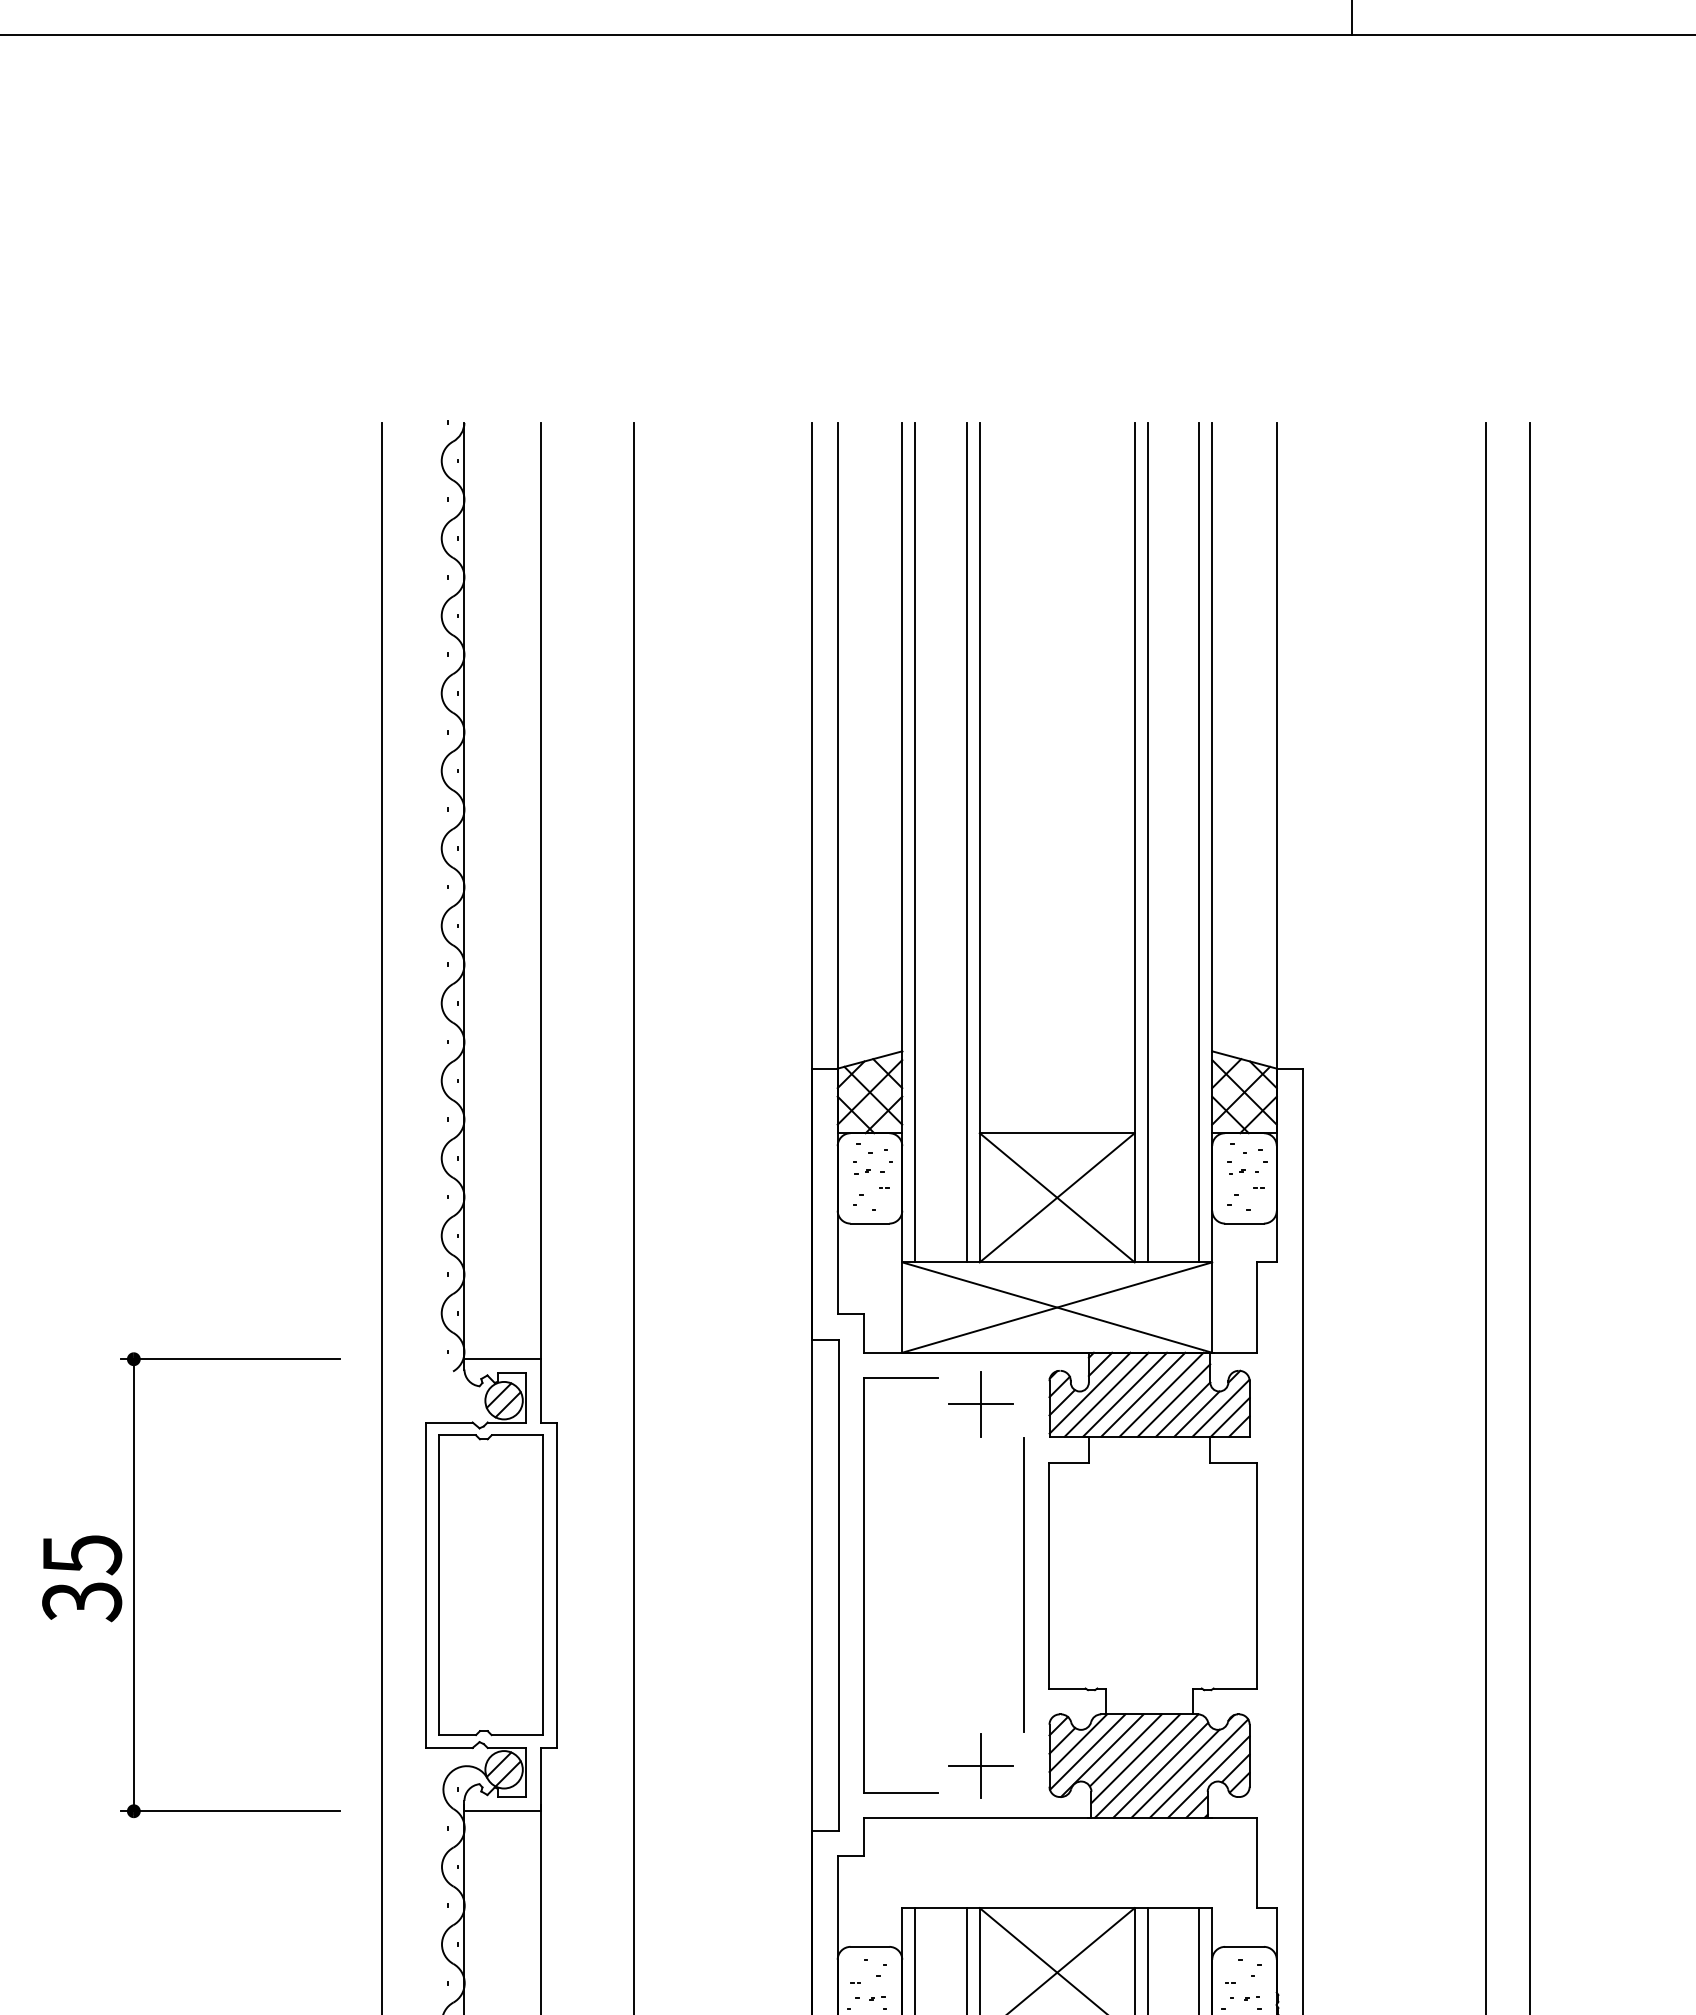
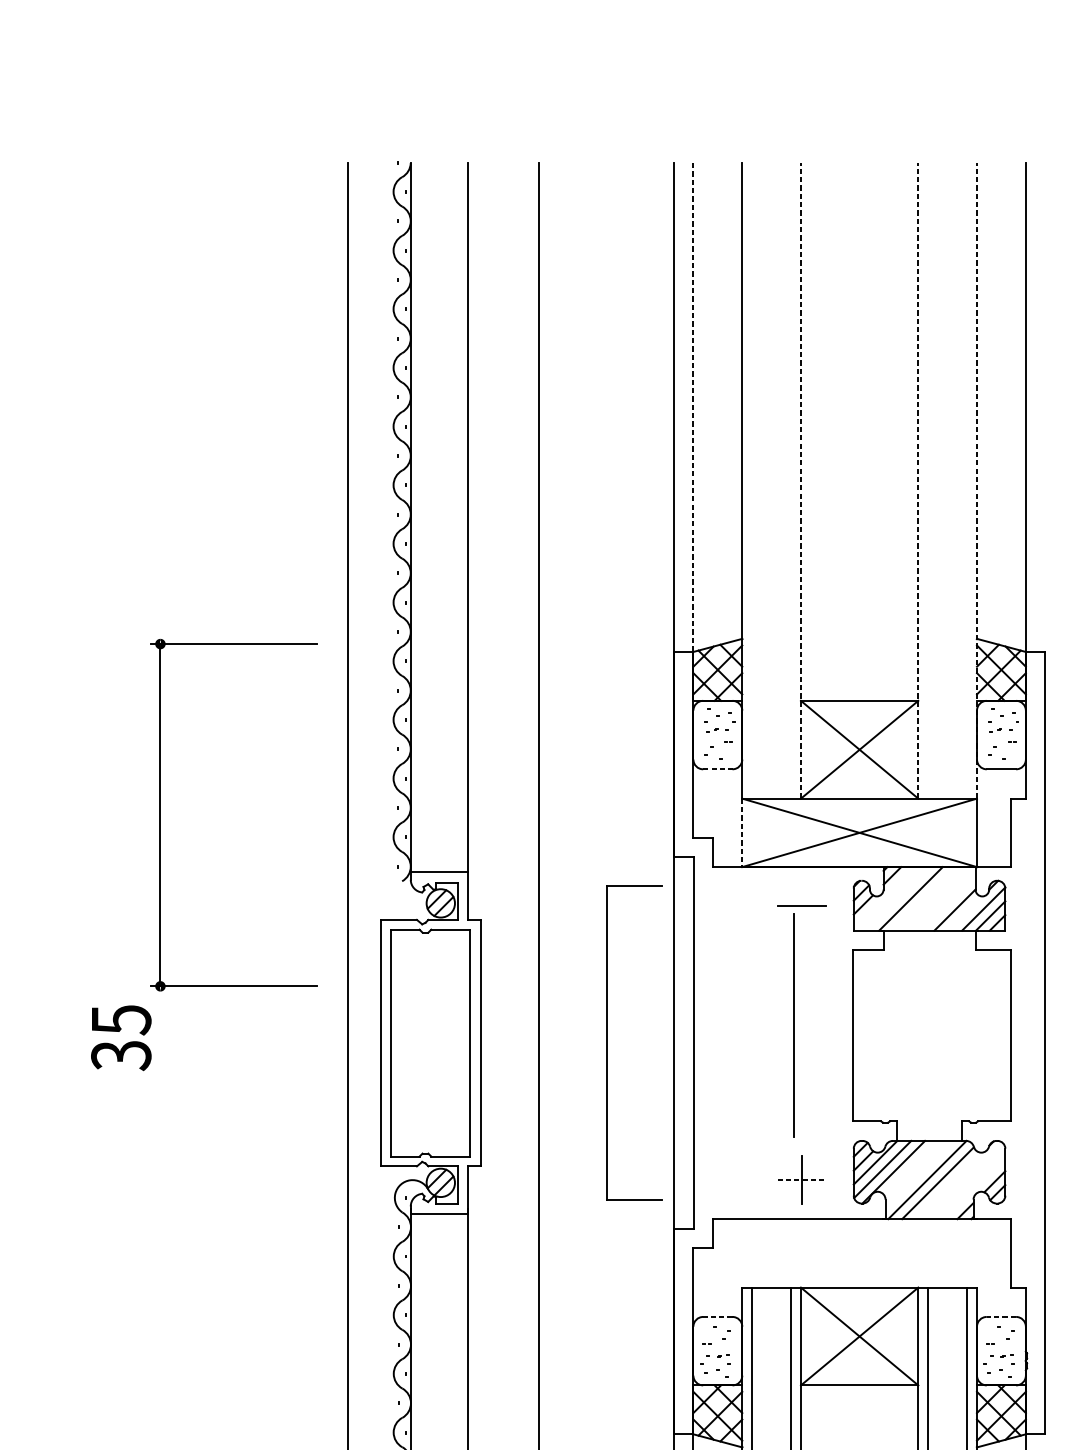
line: (837, 745) -> (693, 407), solid -> dashed
line: (915, 842) -> (752, 480), removed
line: (966, 842) -> (790, 480), removed
line: (979, 842) -> (800, 480), solid -> dashed
line: (1134, 842) -> (918, 480), solid -> dashed
line: (1147, 842) -> (927, 480), removed
line: (1199, 842) -> (967, 480), removed
line: (1212, 842) -> (977, 480), solid -> dashed
line: (870, 1223) -> (718, 769), solid -> dashed
line: (902, 1308) -> (742, 833), solid -> dashed
line: (1089, 1392) -> (884, 897), removed
line: (1106, 1394) -> (896, 898), removed
line: (1143, 1394) -> (924, 898), removed
line: (1161, 1394) -> (938, 898), removed
line: (1173, 1400) -> (947, 903), removed
line: (981, 1404) -> (802, 906), removed
line: (1196, 1413) -> (965, 913), removed
line: (1023, 1584) -> (793, 1025), moved
part: (134, 1585) -> (160, 815), moved
part: (864, 1585) -> (606, 1043), moved
line: (1125, 1750) -> (911, 1168), removed
line: (1135, 1758) -> (918, 1174), removed
line: (981, 1766) -> (802, 1180), solid -> dashed
line: (1198, 1768) -> (966, 1181), removed
line: (1175, 1773) -> (949, 1185), removed
line: (1208, 1776) -> (974, 1187), removed
line: (869, 1946) -> (717, 1316), solid -> dashed
line: (1244, 1946) -> (1001, 1316), solid -> dashed

